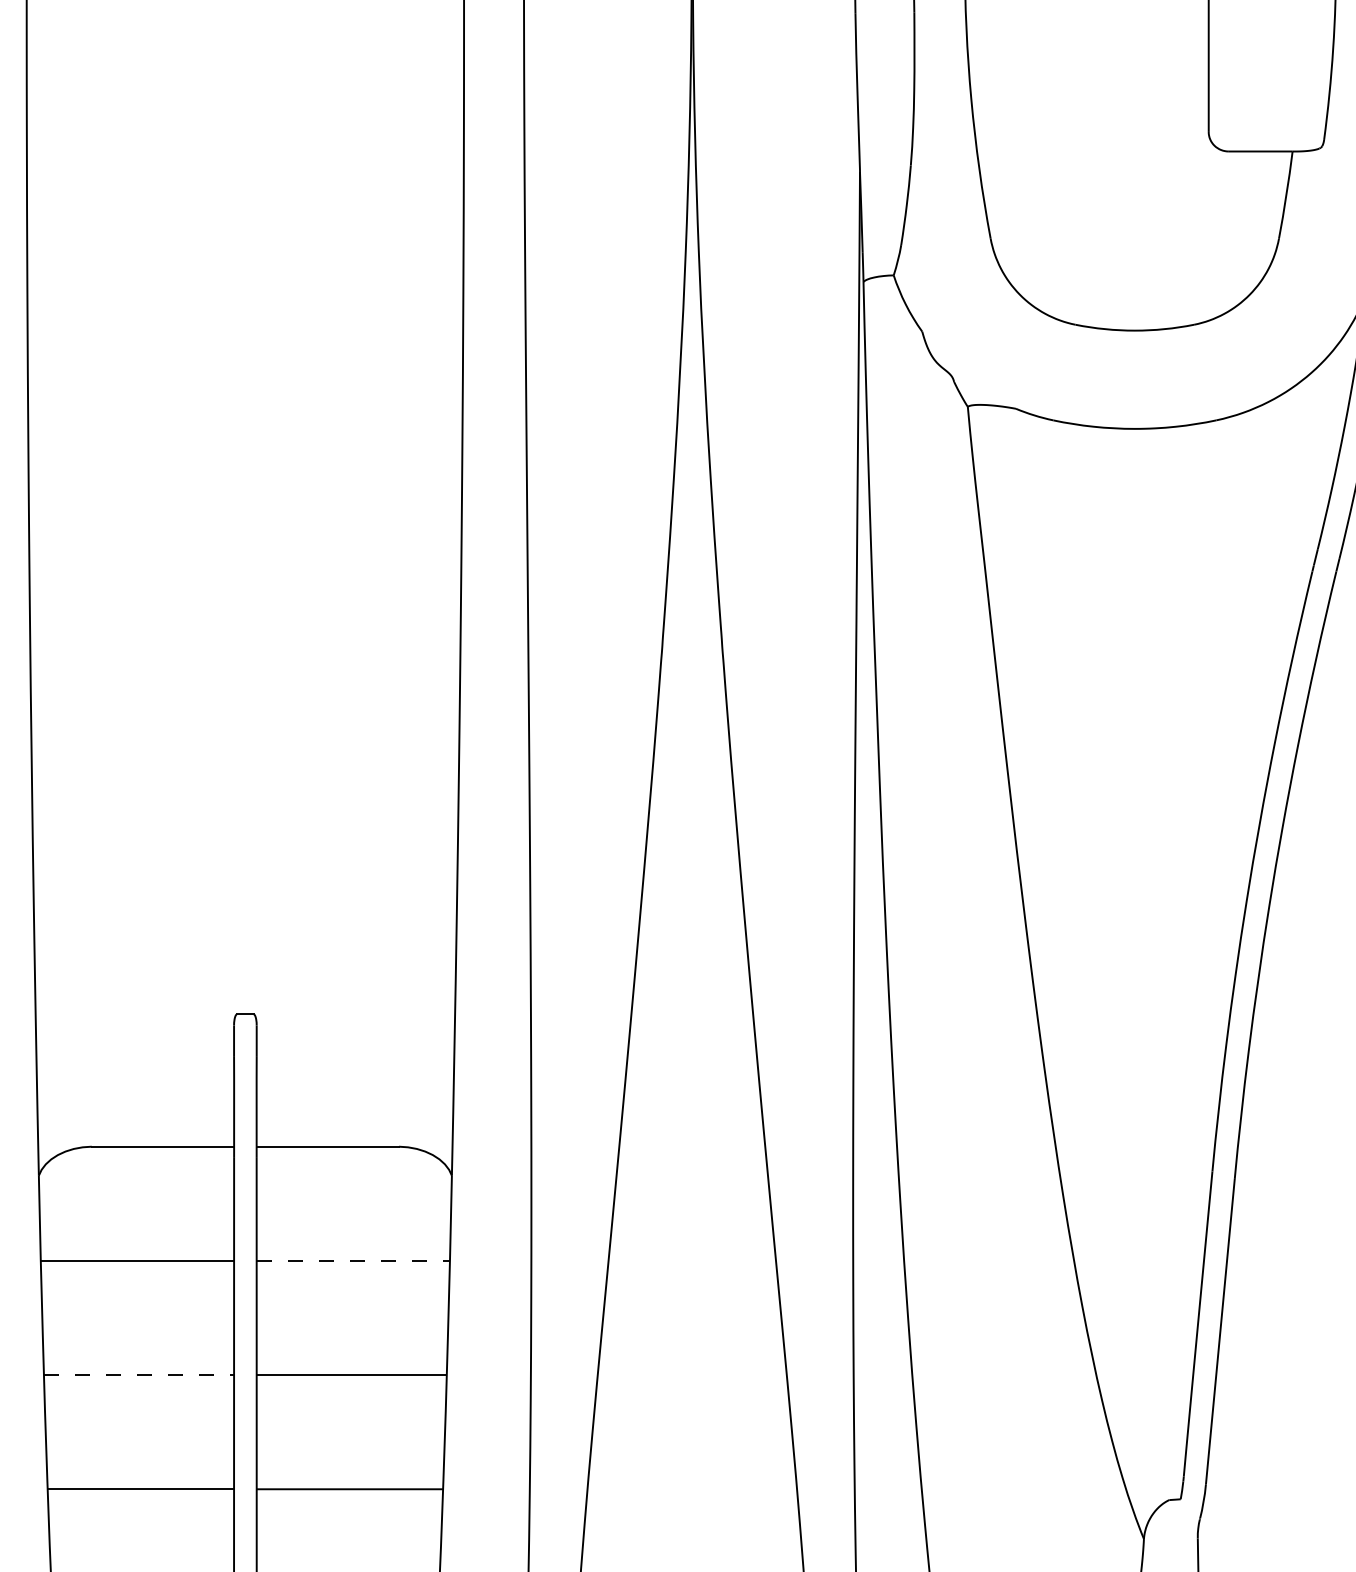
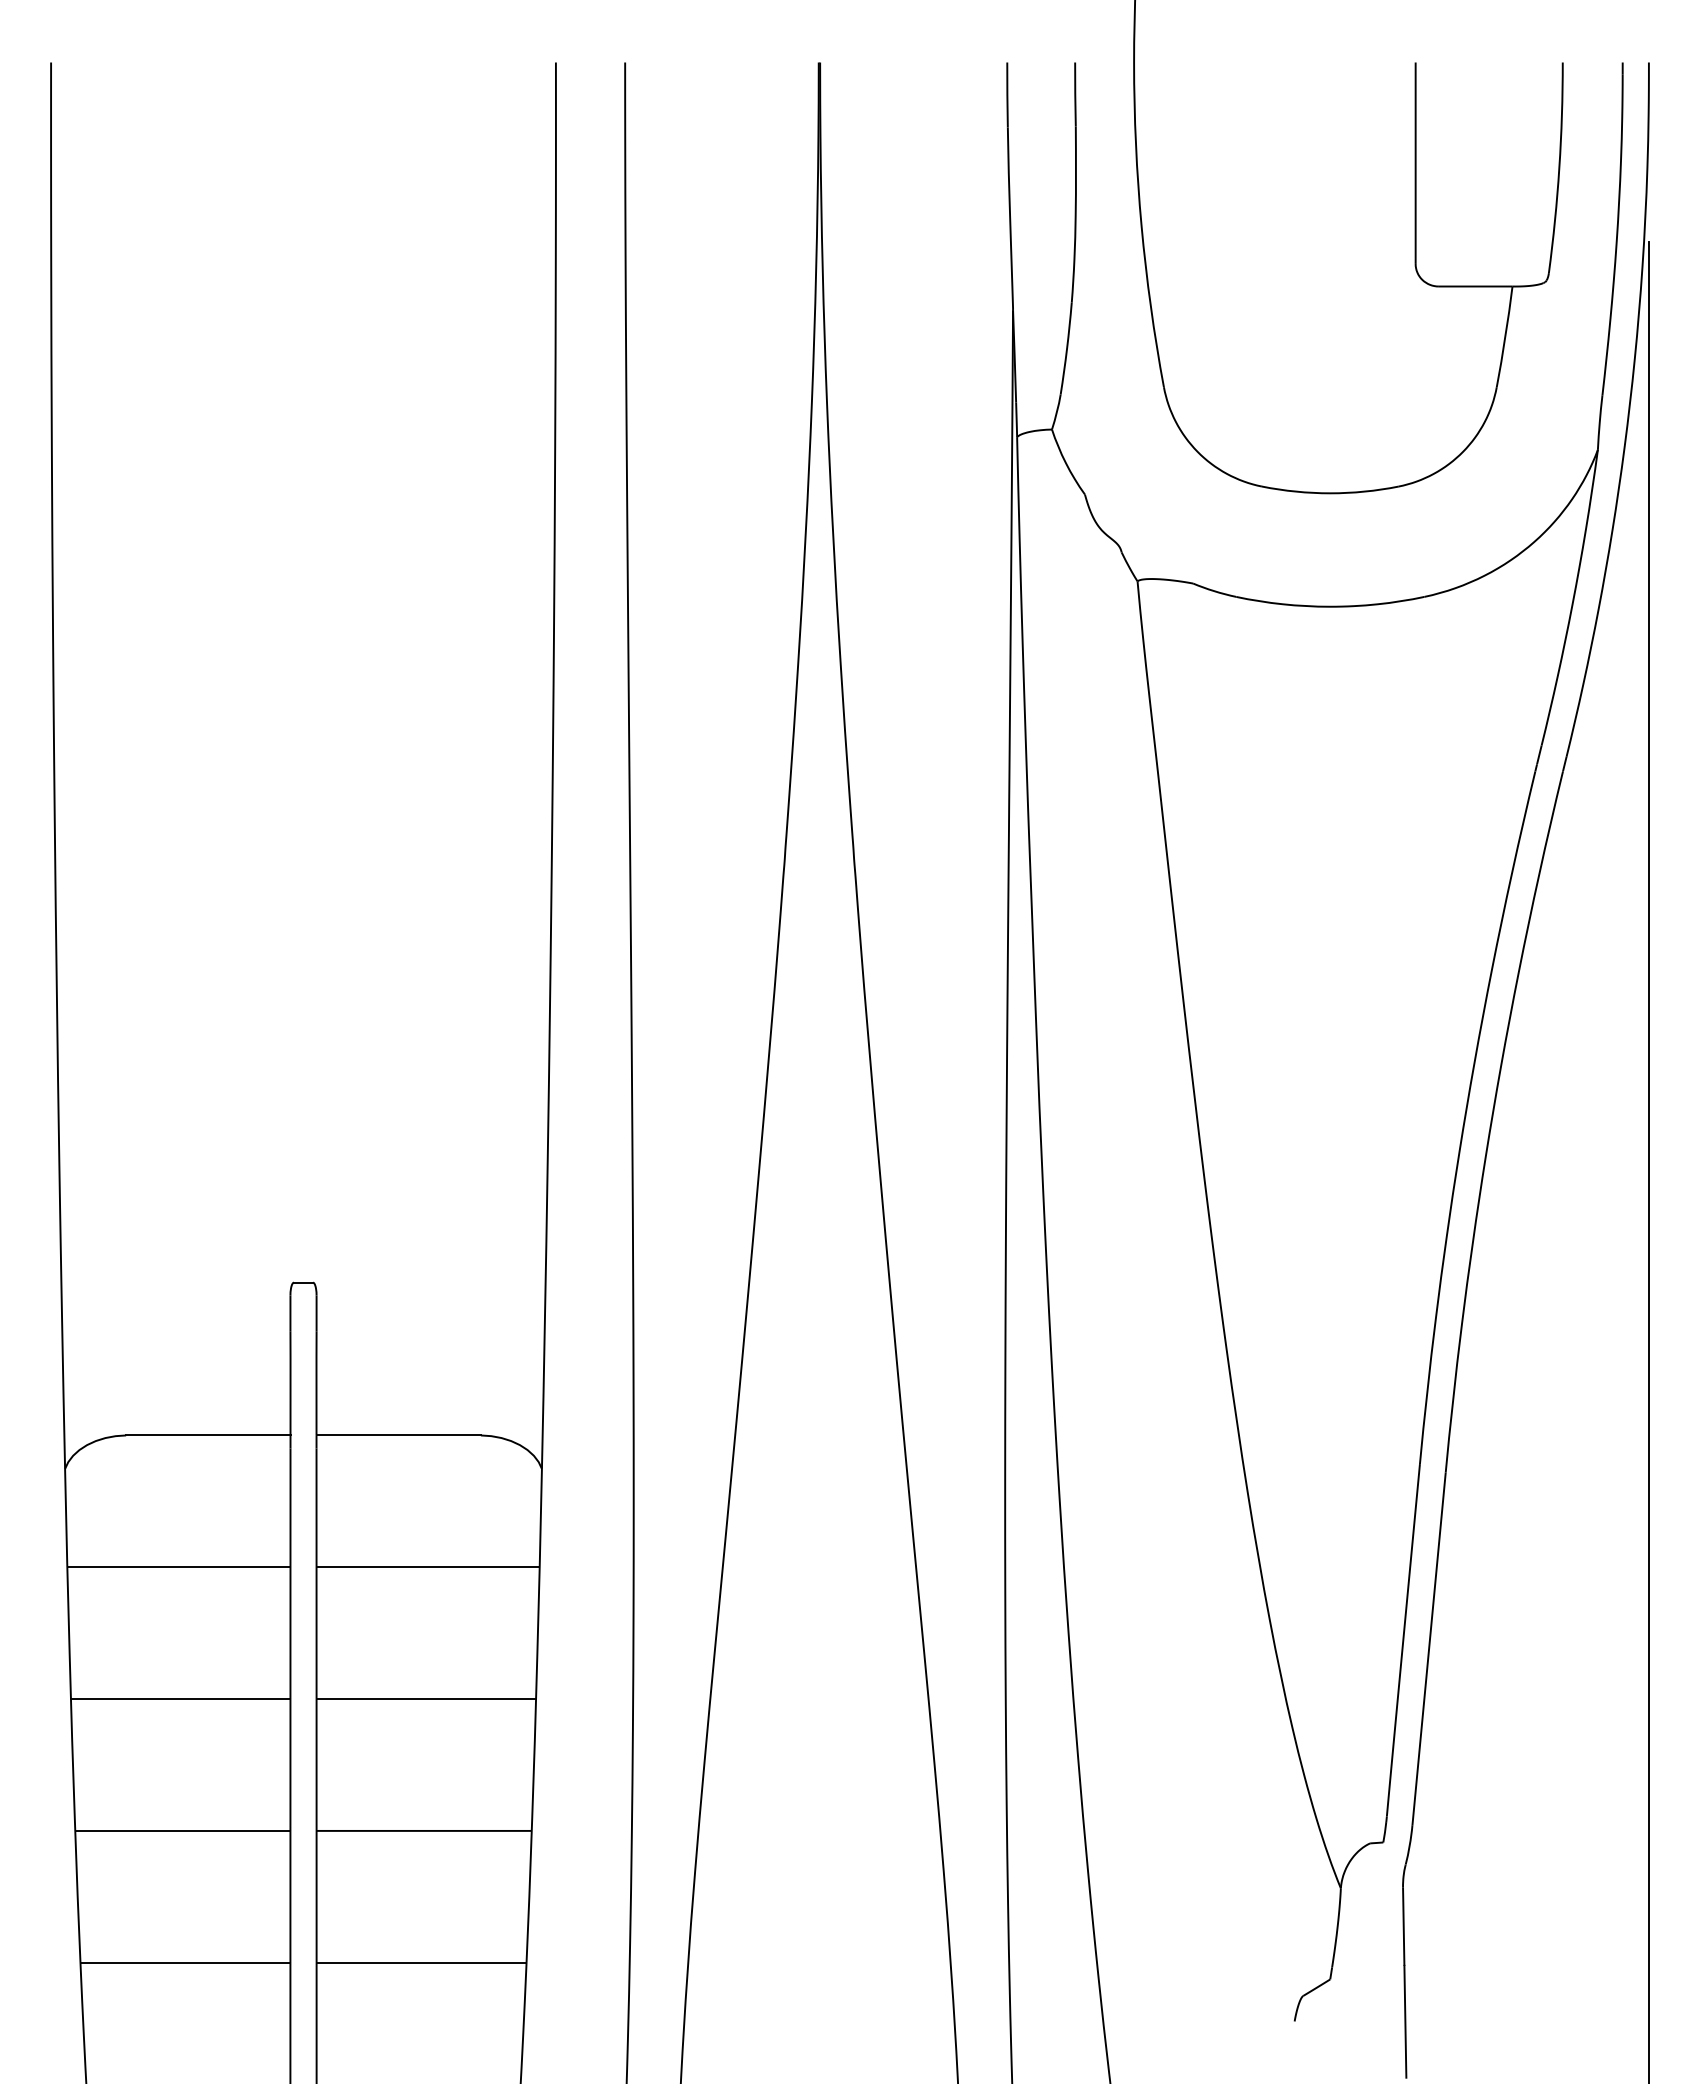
line: (353, 1261) -> (428, 1567), dashed -> solid
line: (138, 1375) -> (180, 1699), dashed -> solid

